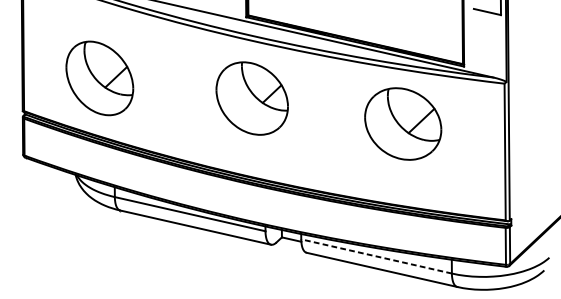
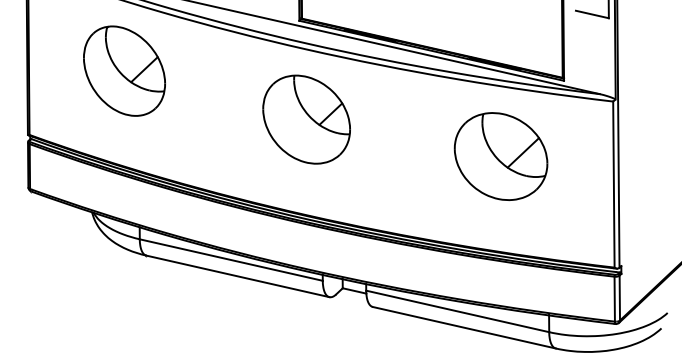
part: (99, 77) -> (124, 70), moved
part: (402, 123) -> (500, 156), moved
line: (376, 256) -> (457, 311), dashed -> solid

